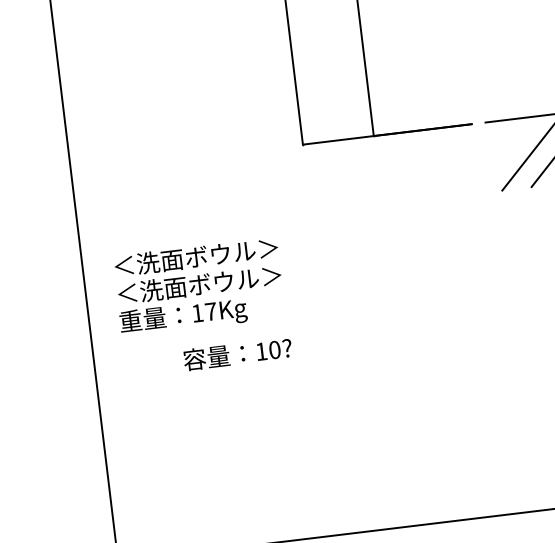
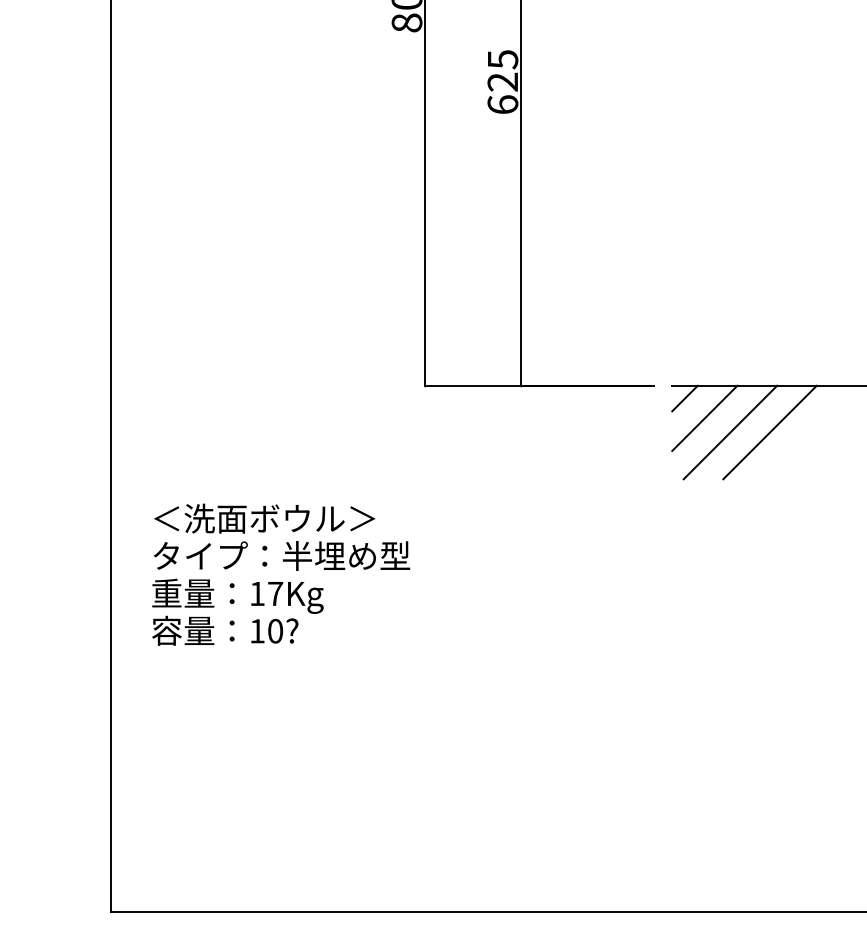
line: (495, 130) -> (684, 398), added
line: (512, 143) -> (704, 417), added
text: (212, 282) -> (281, 555), ＜洗面ボウル＞ -> タイプ：半埋め型
text: (237, 353) -> (225, 630), moved

